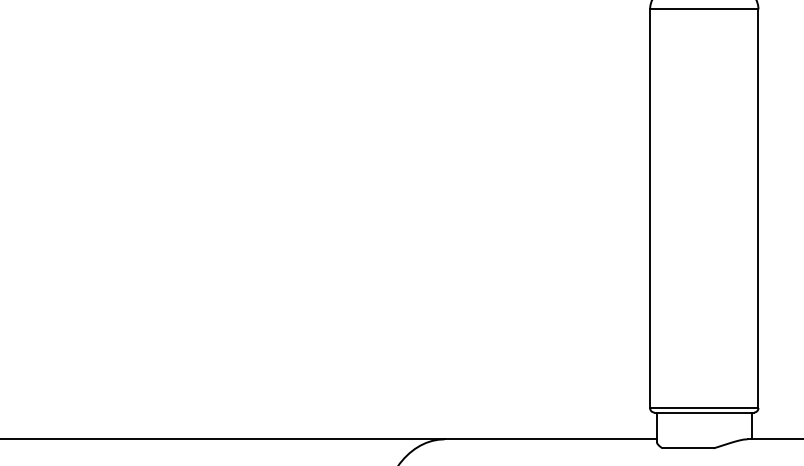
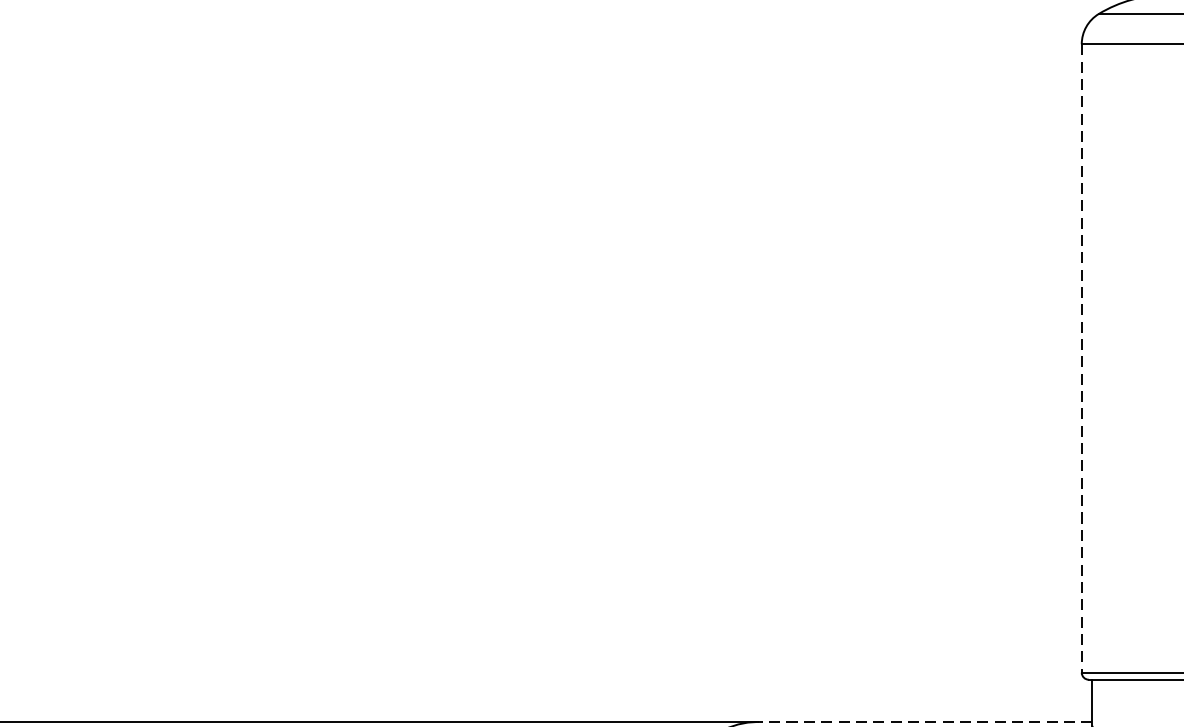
line: (650, 209) -> (1082, 359), solid -> dashed
line: (550, 439) -> (924, 722), solid -> dashed

